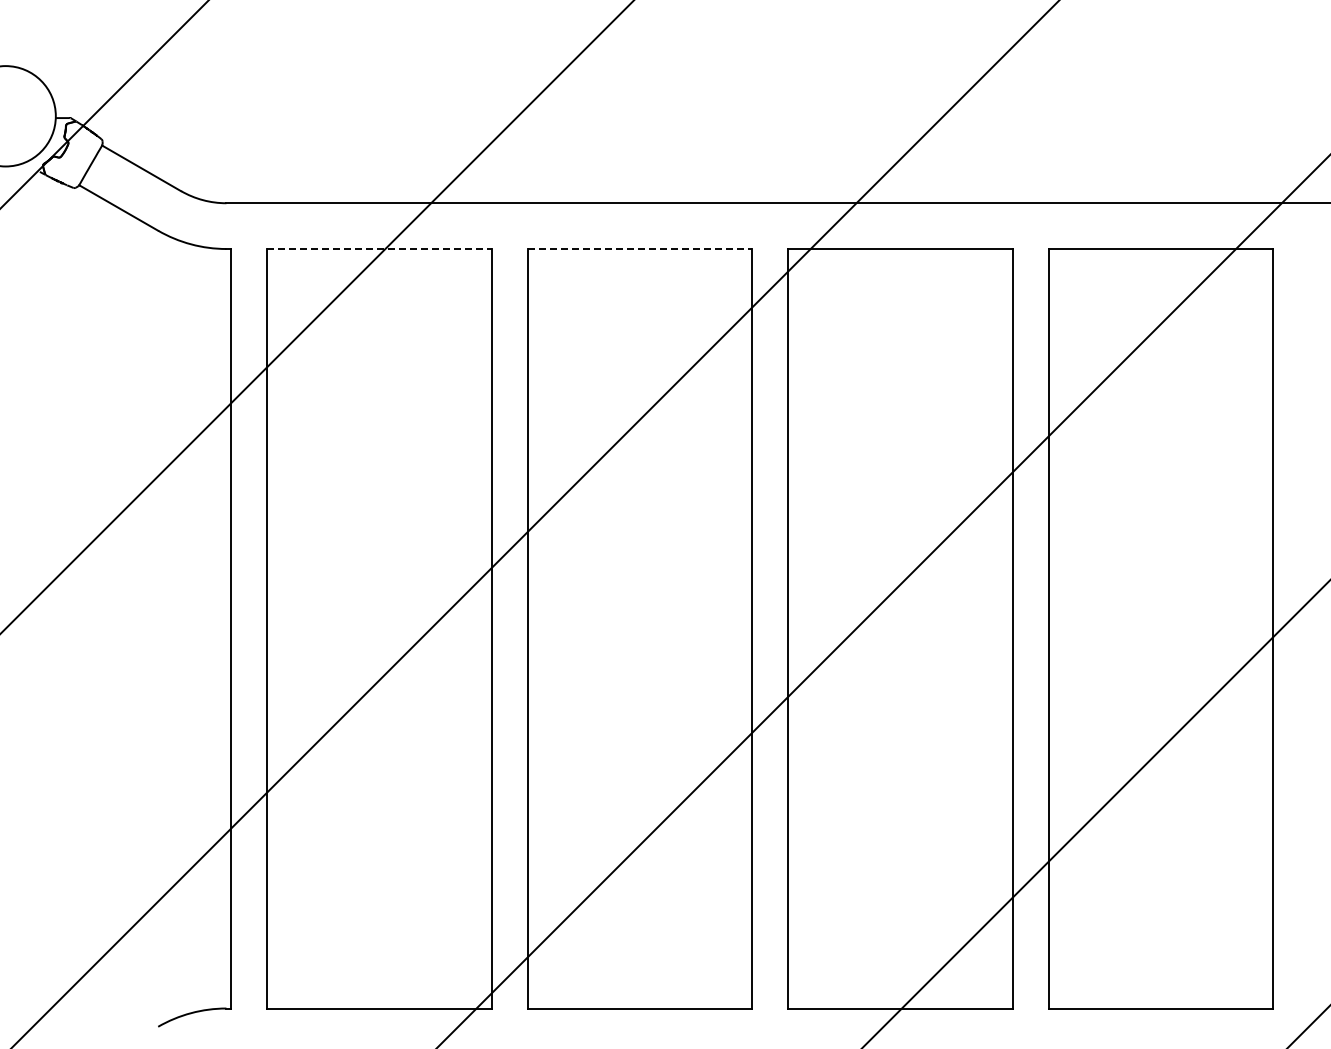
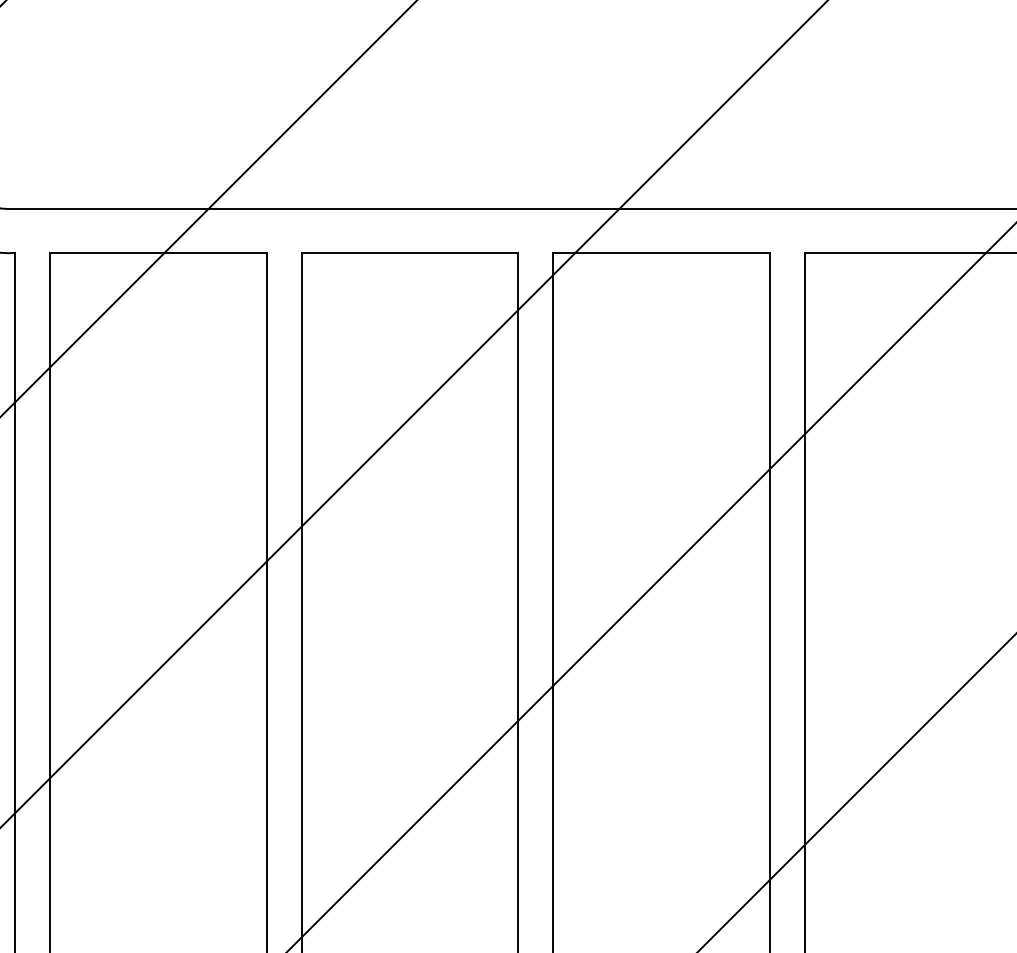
line: (379, 249) -> (158, 253), dashed -> solid
line: (640, 249) -> (410, 253), dashed -> solid

